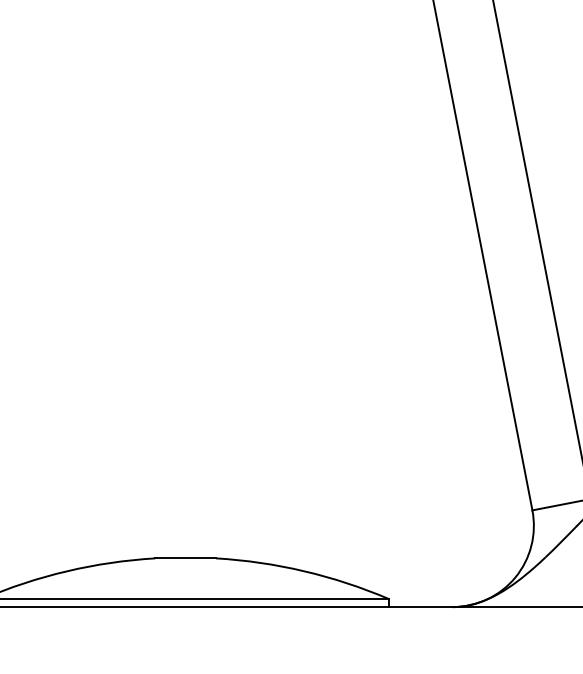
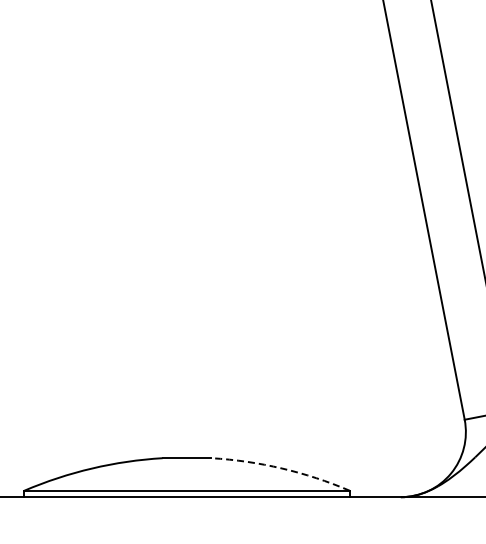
arc: (303, 571) -> (281, 468), solid -> dashed

